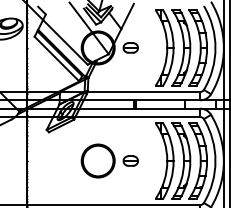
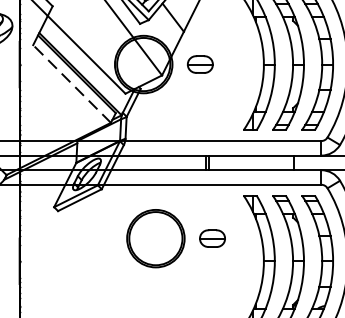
line: (57, 59) -> (72, 84), solid -> dashed
part: (109, 160) -> (175, 237), moved

